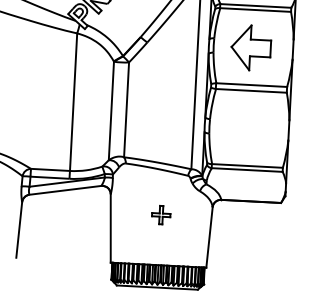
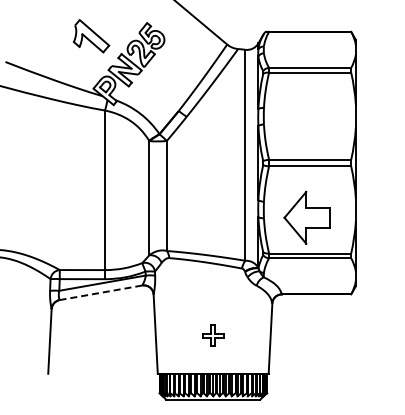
part: (250, 47) -> (306, 217), moved
line: (65, 190) -> (100, 292), solid -> dashed
part: (161, 214) -> (213, 335), moved

